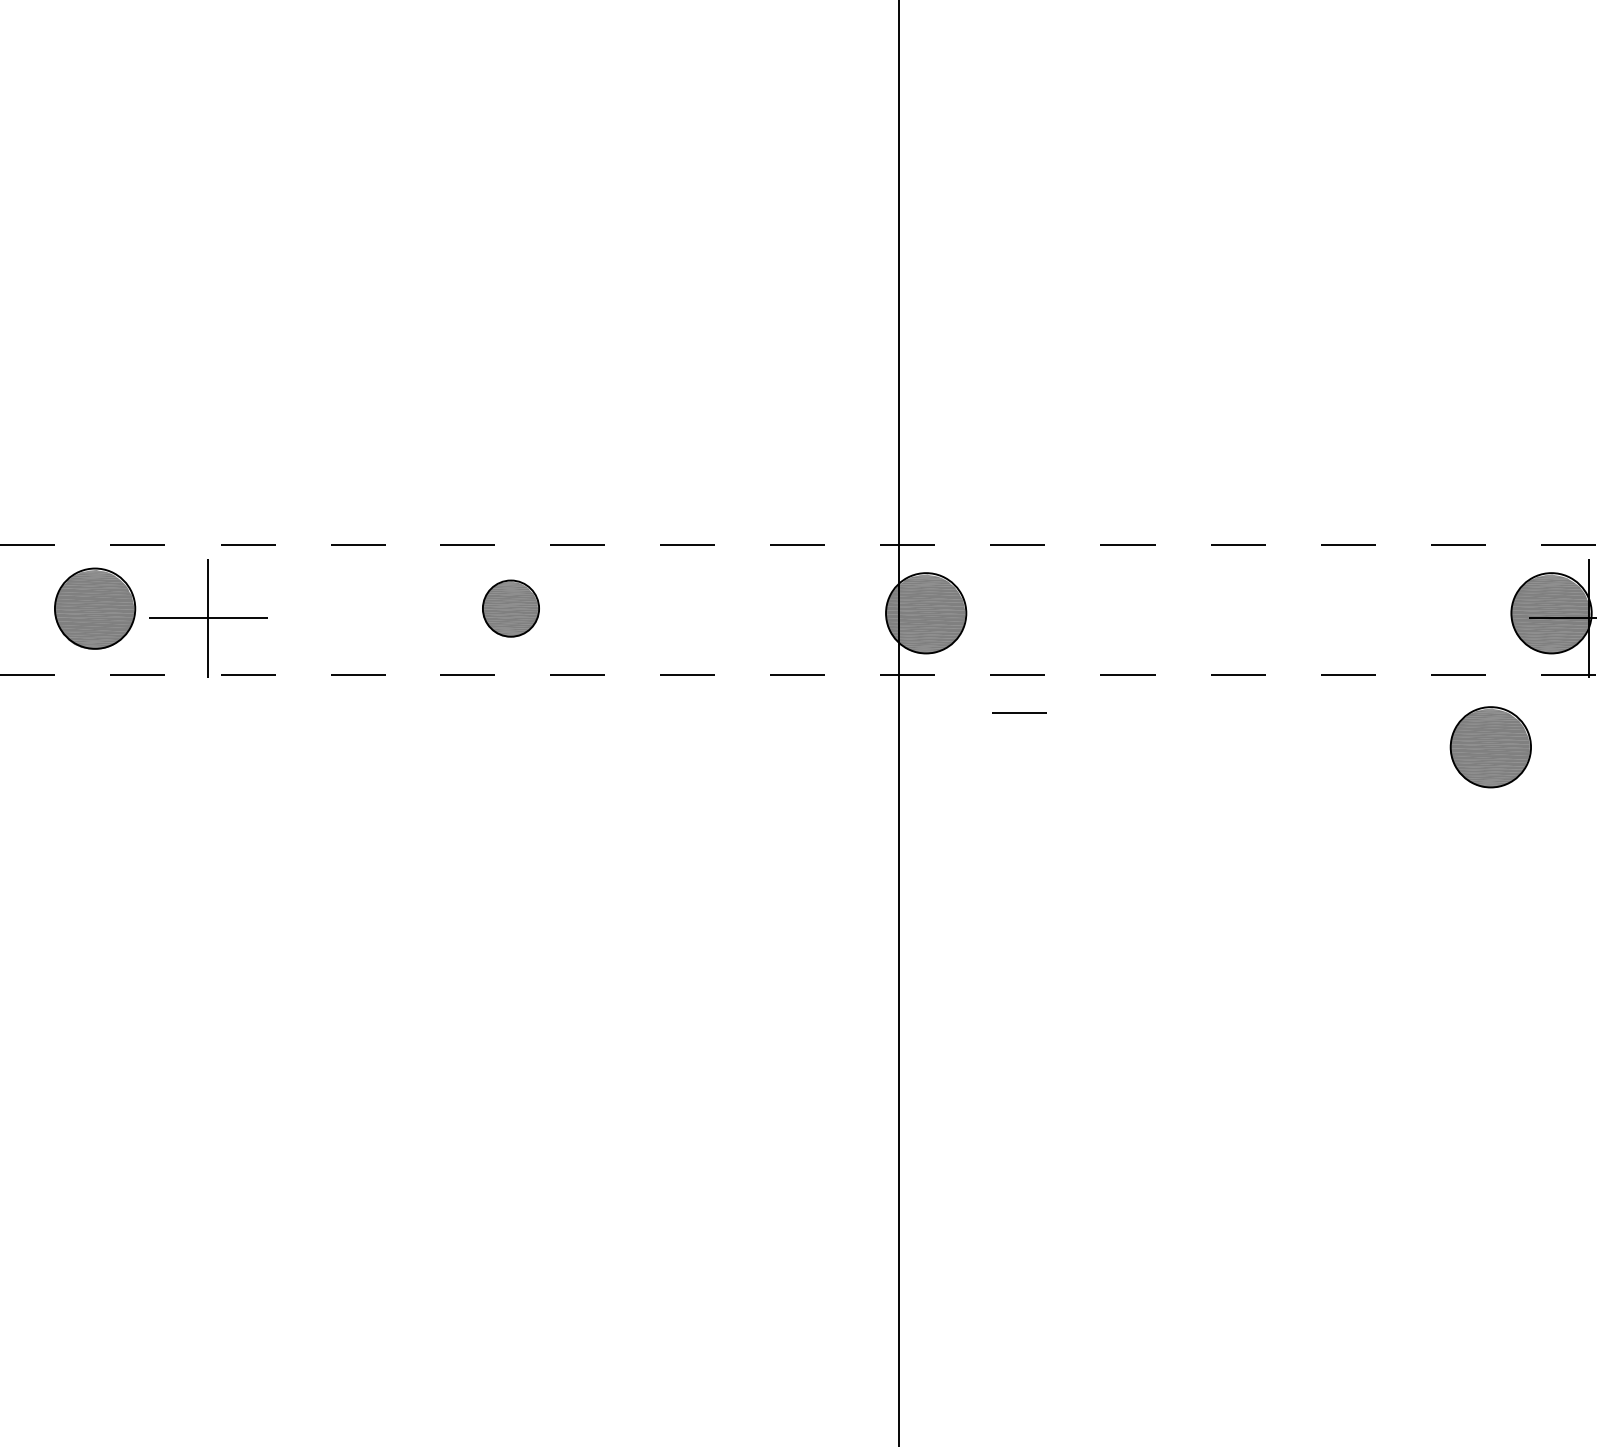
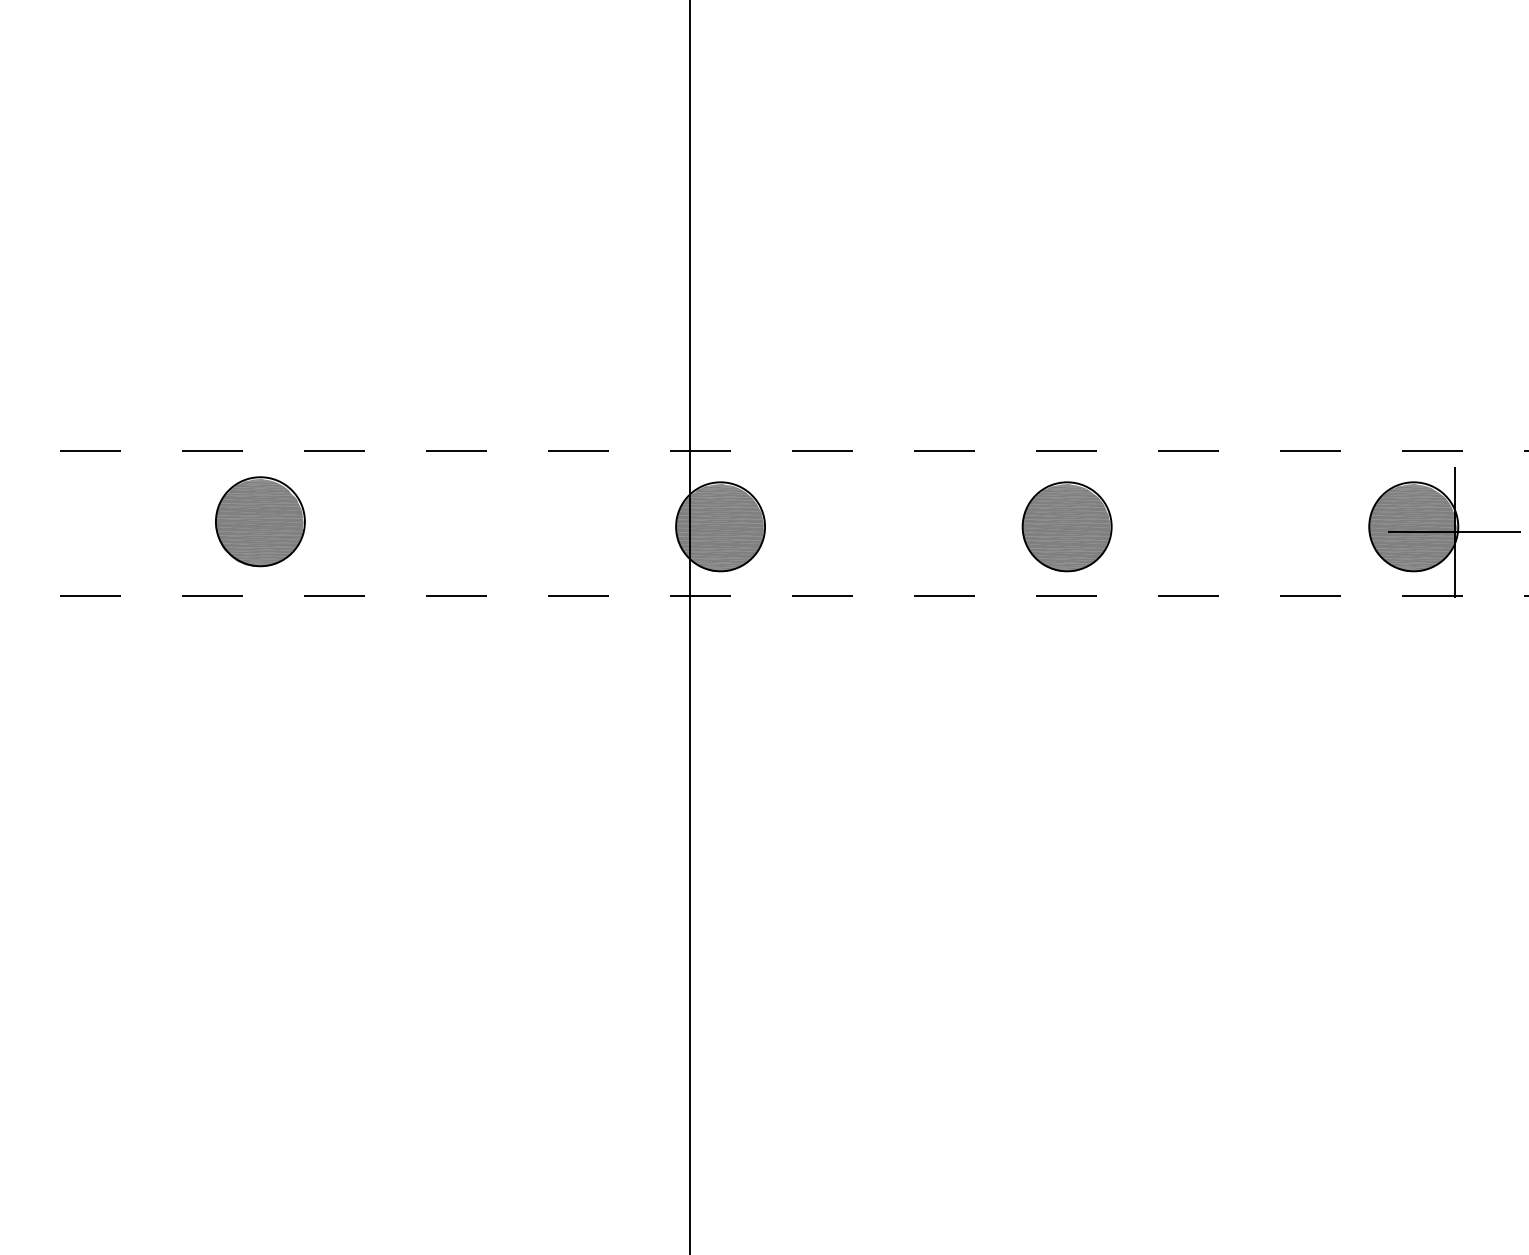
part: (510, 608) -> (259, 521), size x1.43
line: (1019, 712) -> (824, 636), removed
part: (1490, 747) -> (1066, 527), moved

